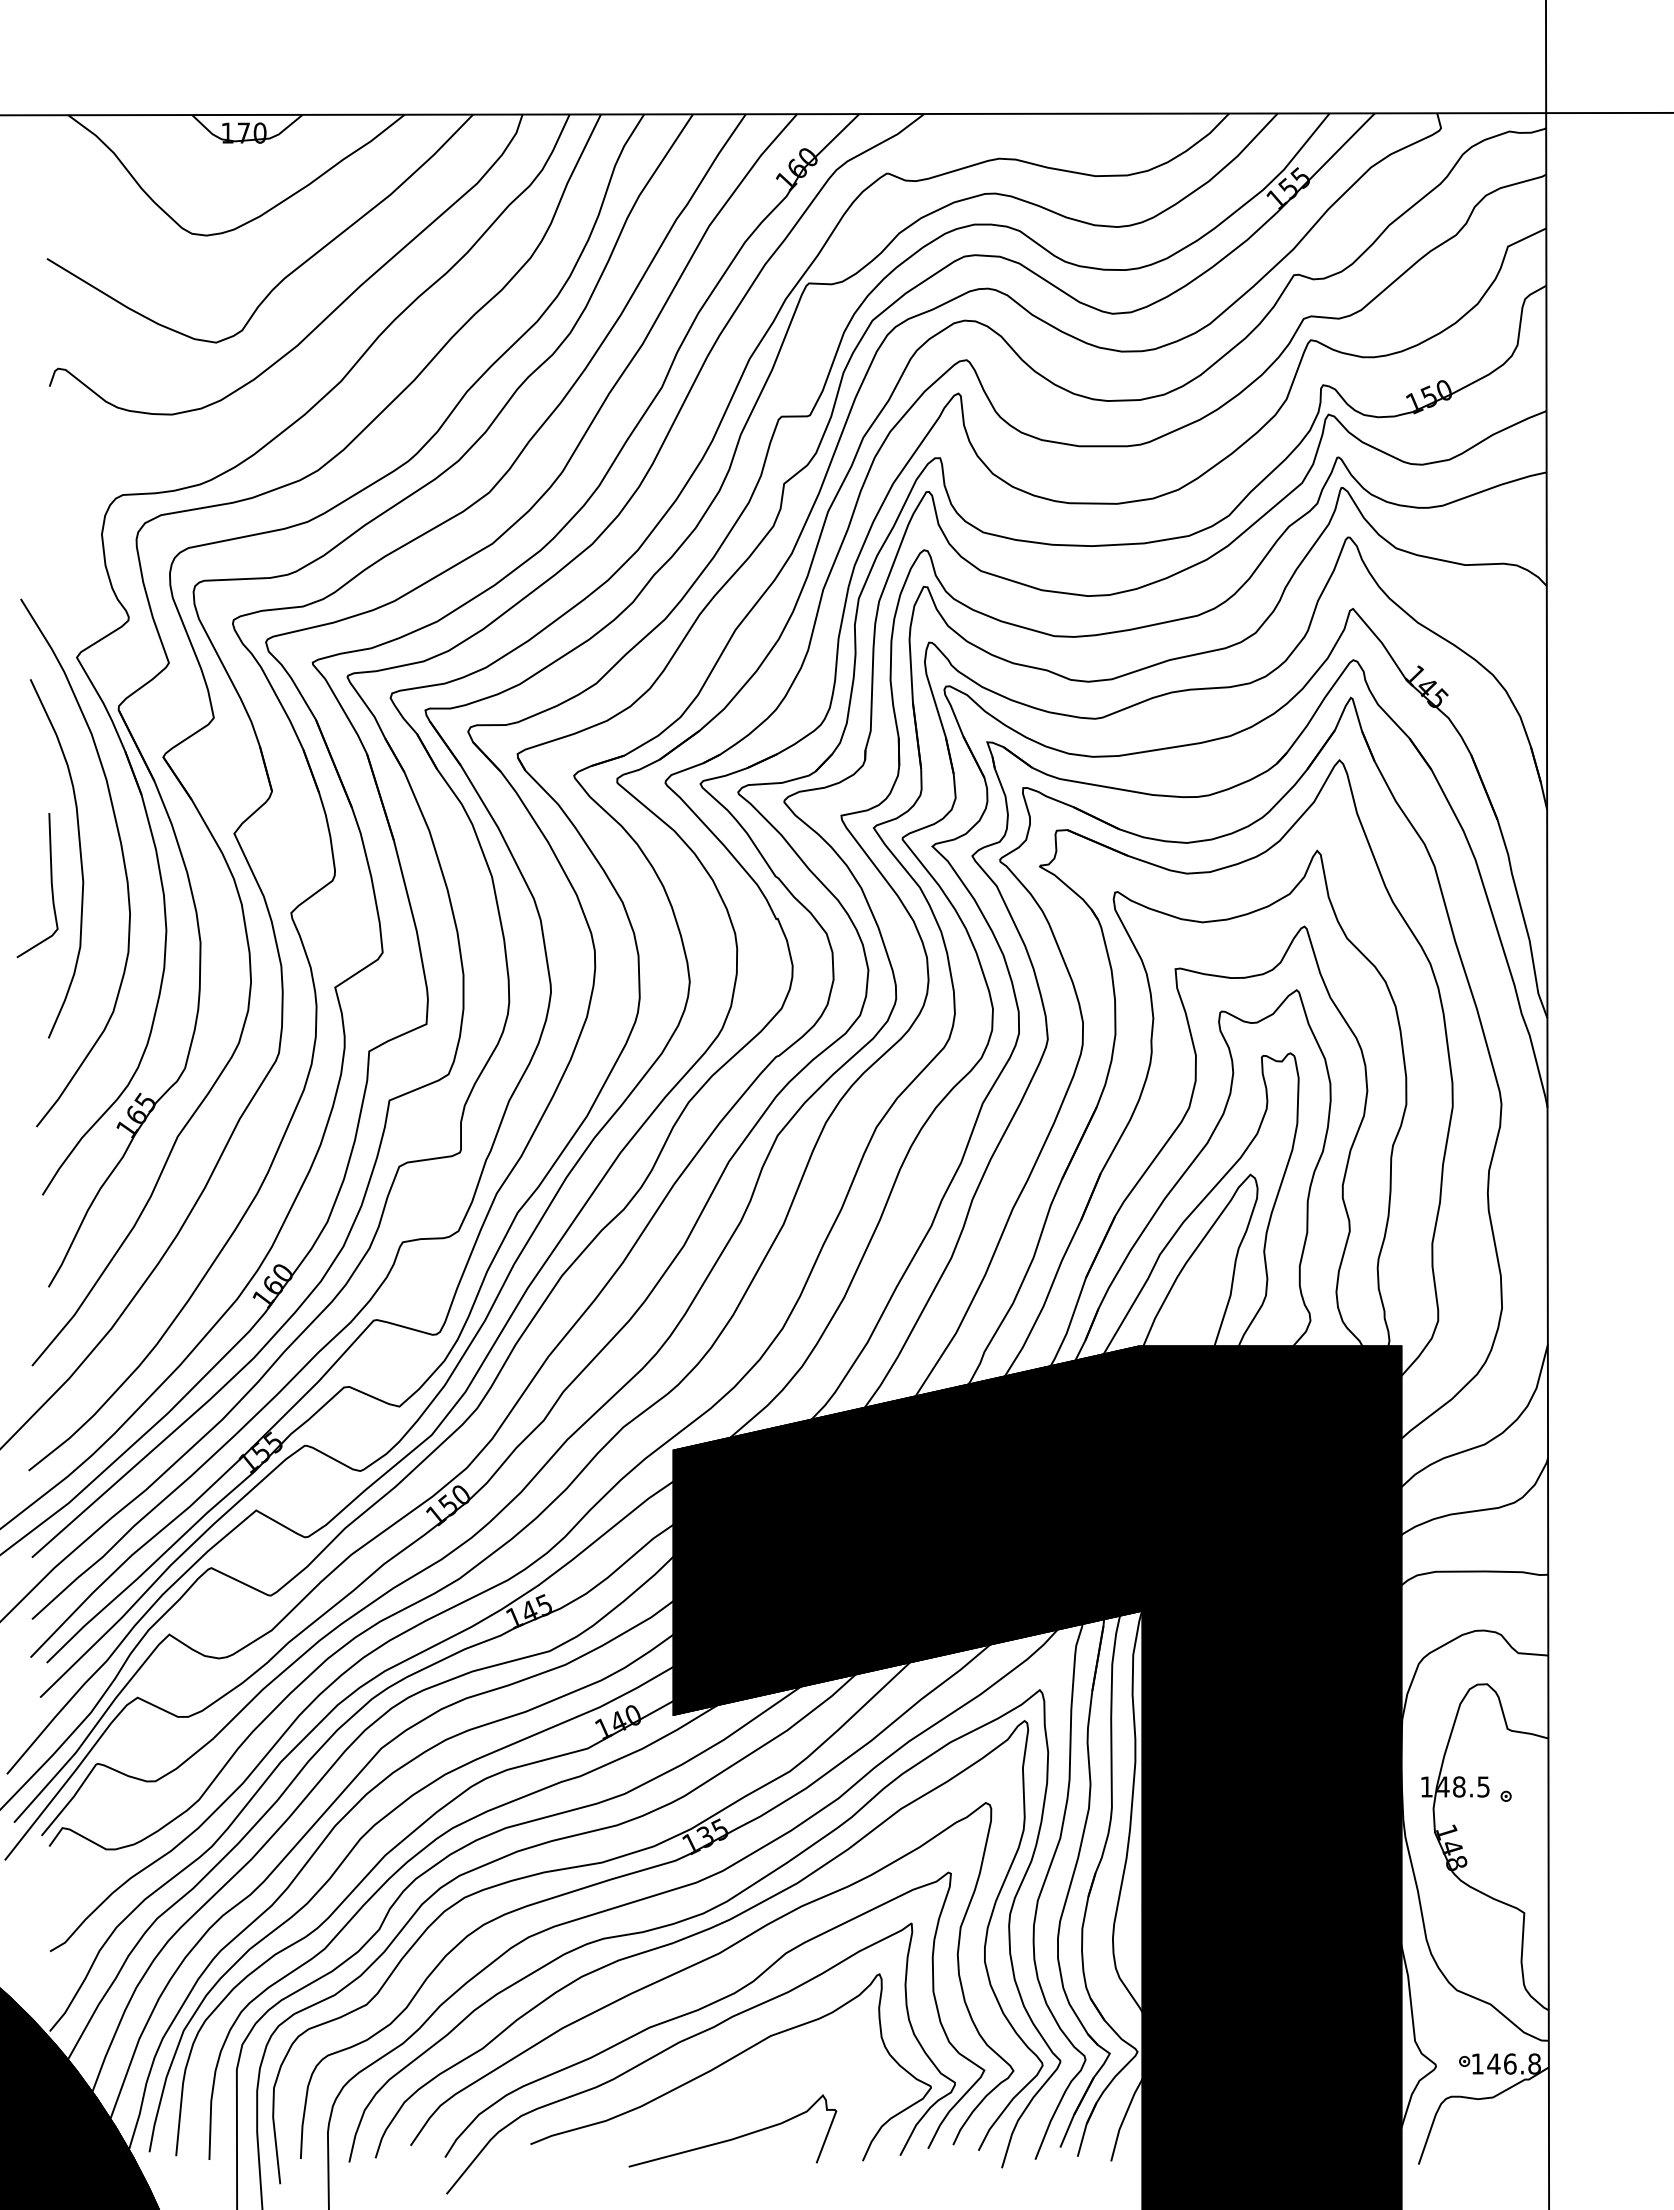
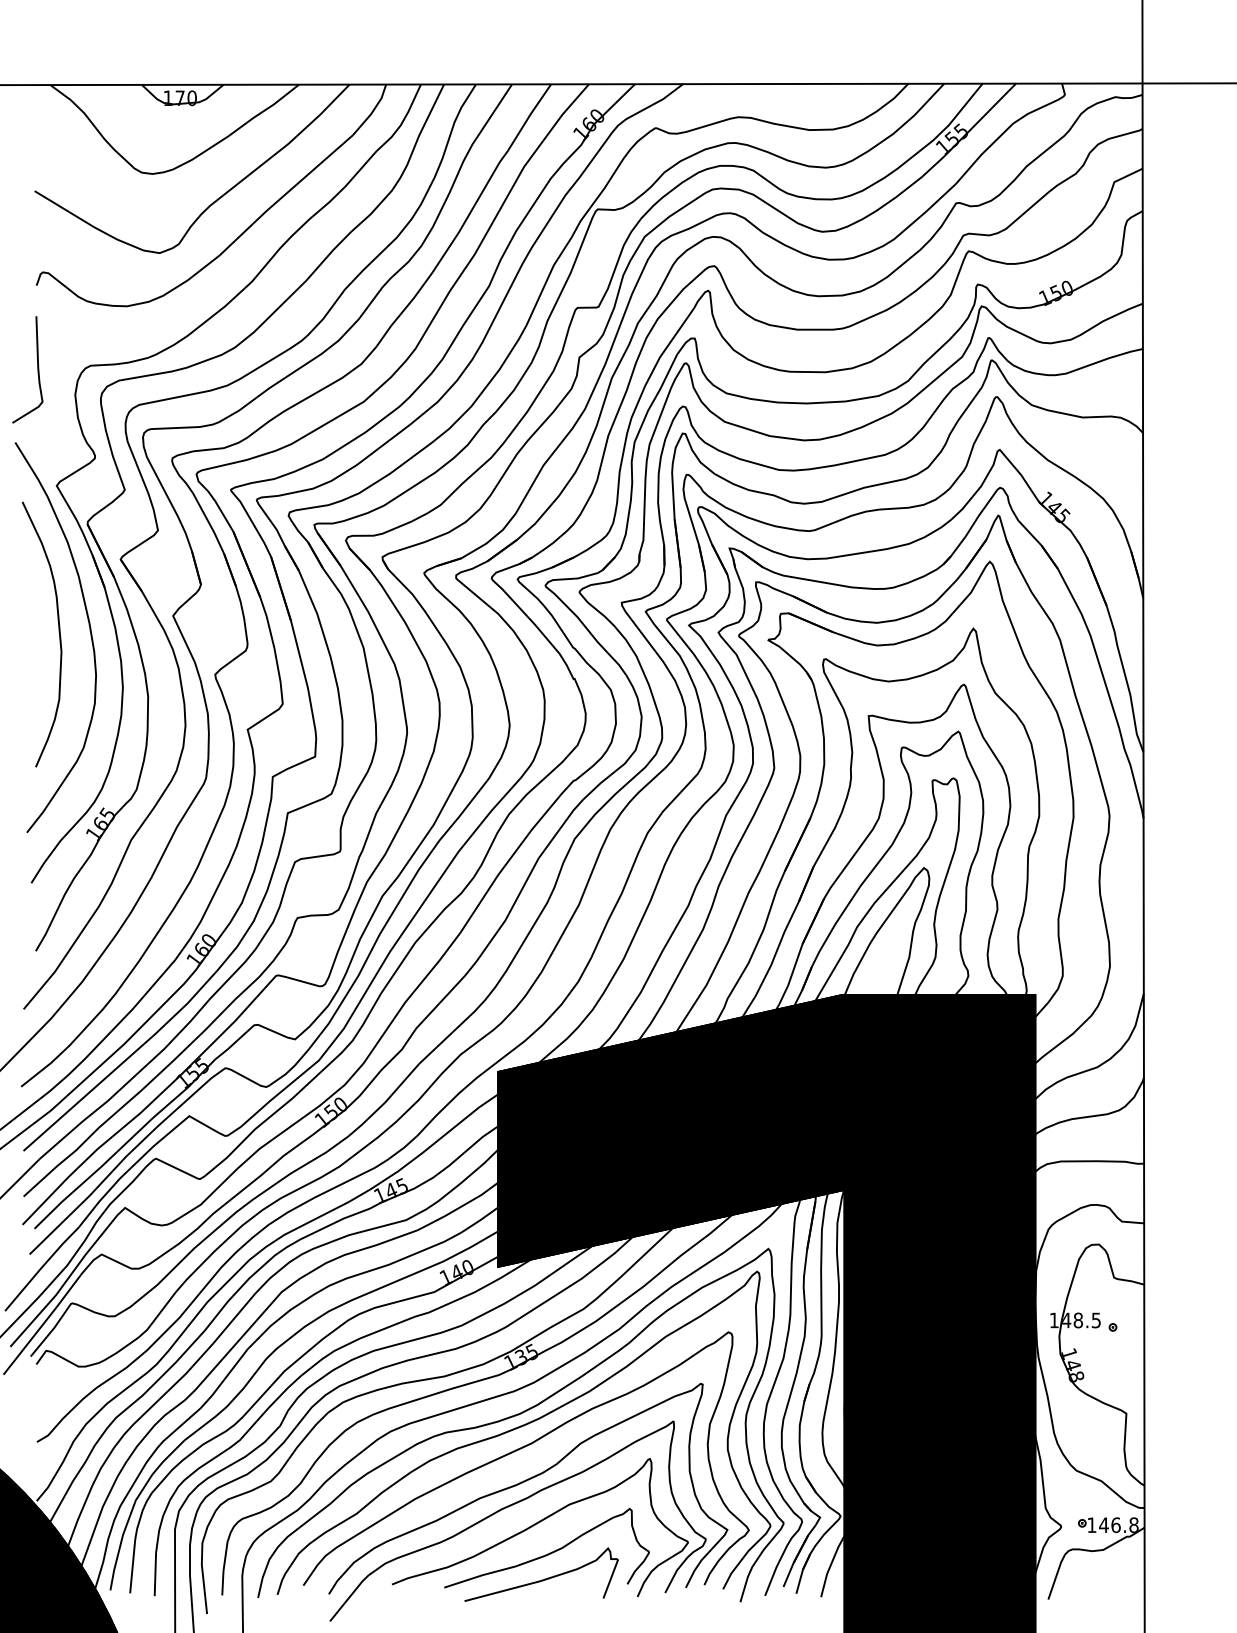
curve: (50, 883) -> (37, 368), moved
curve: (743, 2101) -> (549, 1552), added

